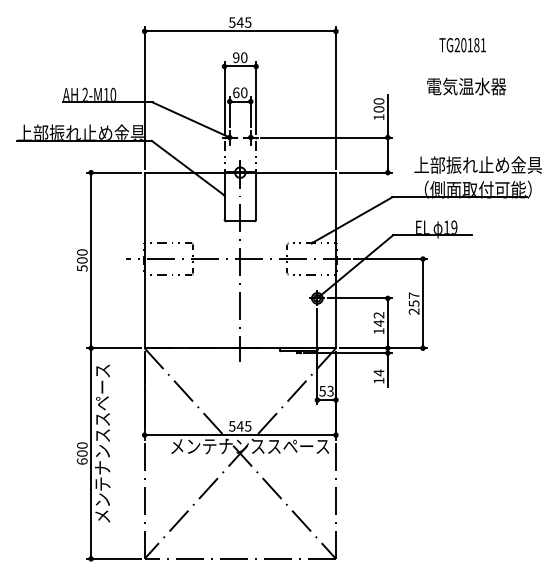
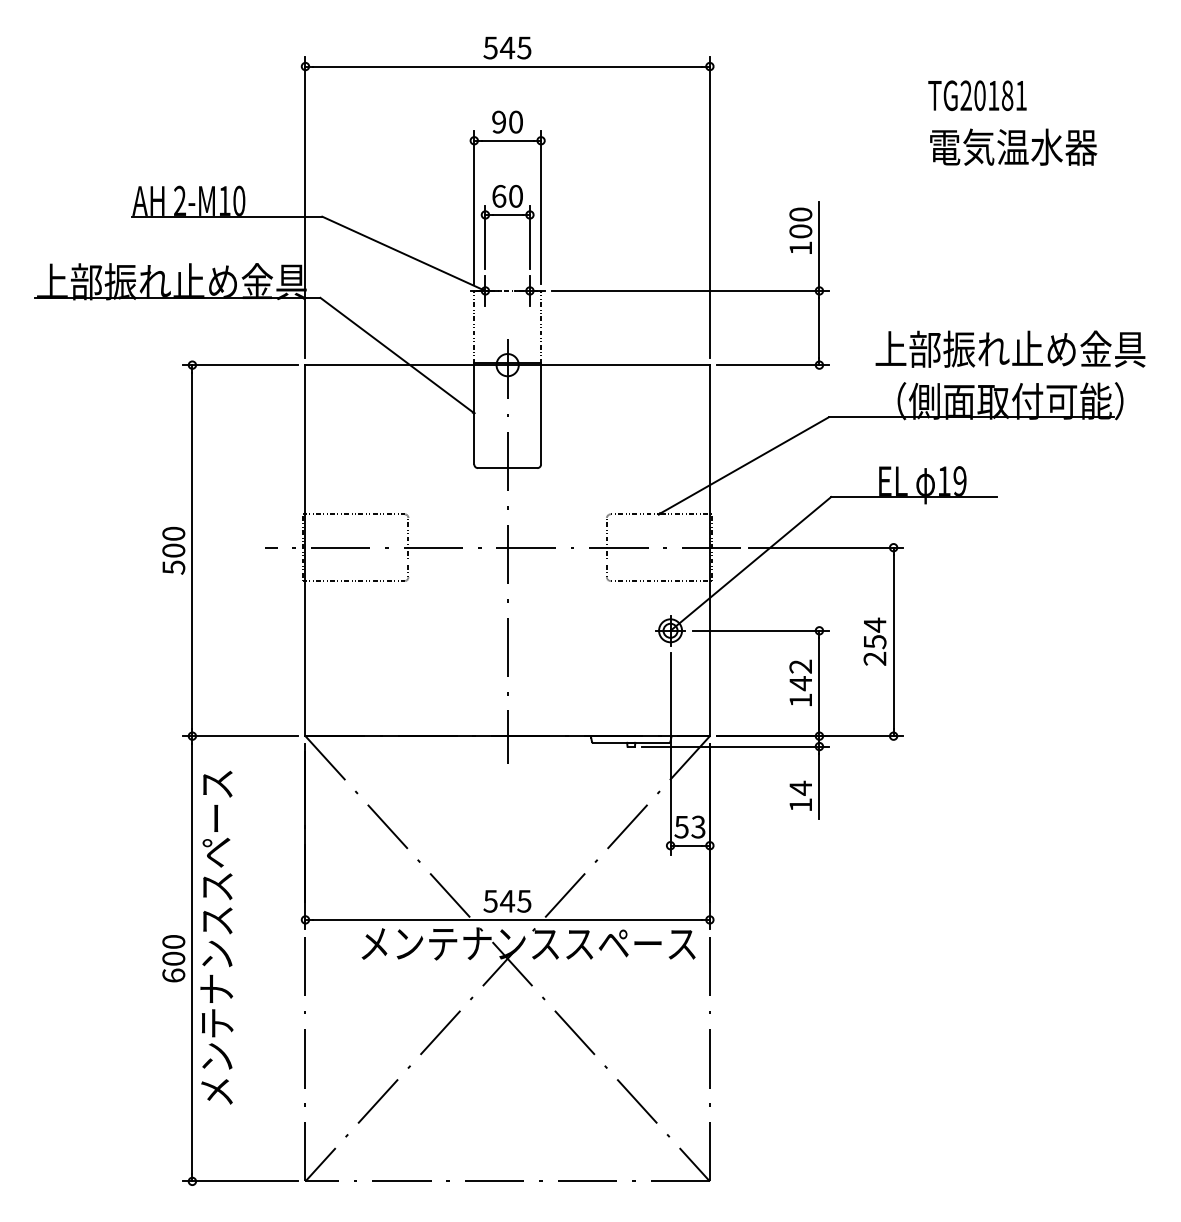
text: (466, 86) -> (1013, 147), moved
text: (413, 295) -> (873, 624), 257 -> 254

